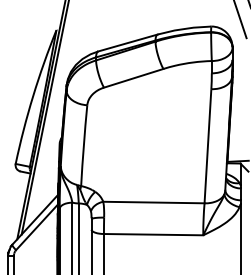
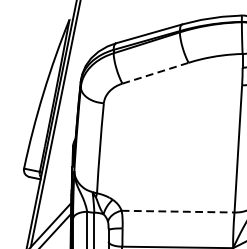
line: (134, 78) -> (156, 73), solid -> dashed
line: (153, 202) -> (177, 211), solid -> dashed

